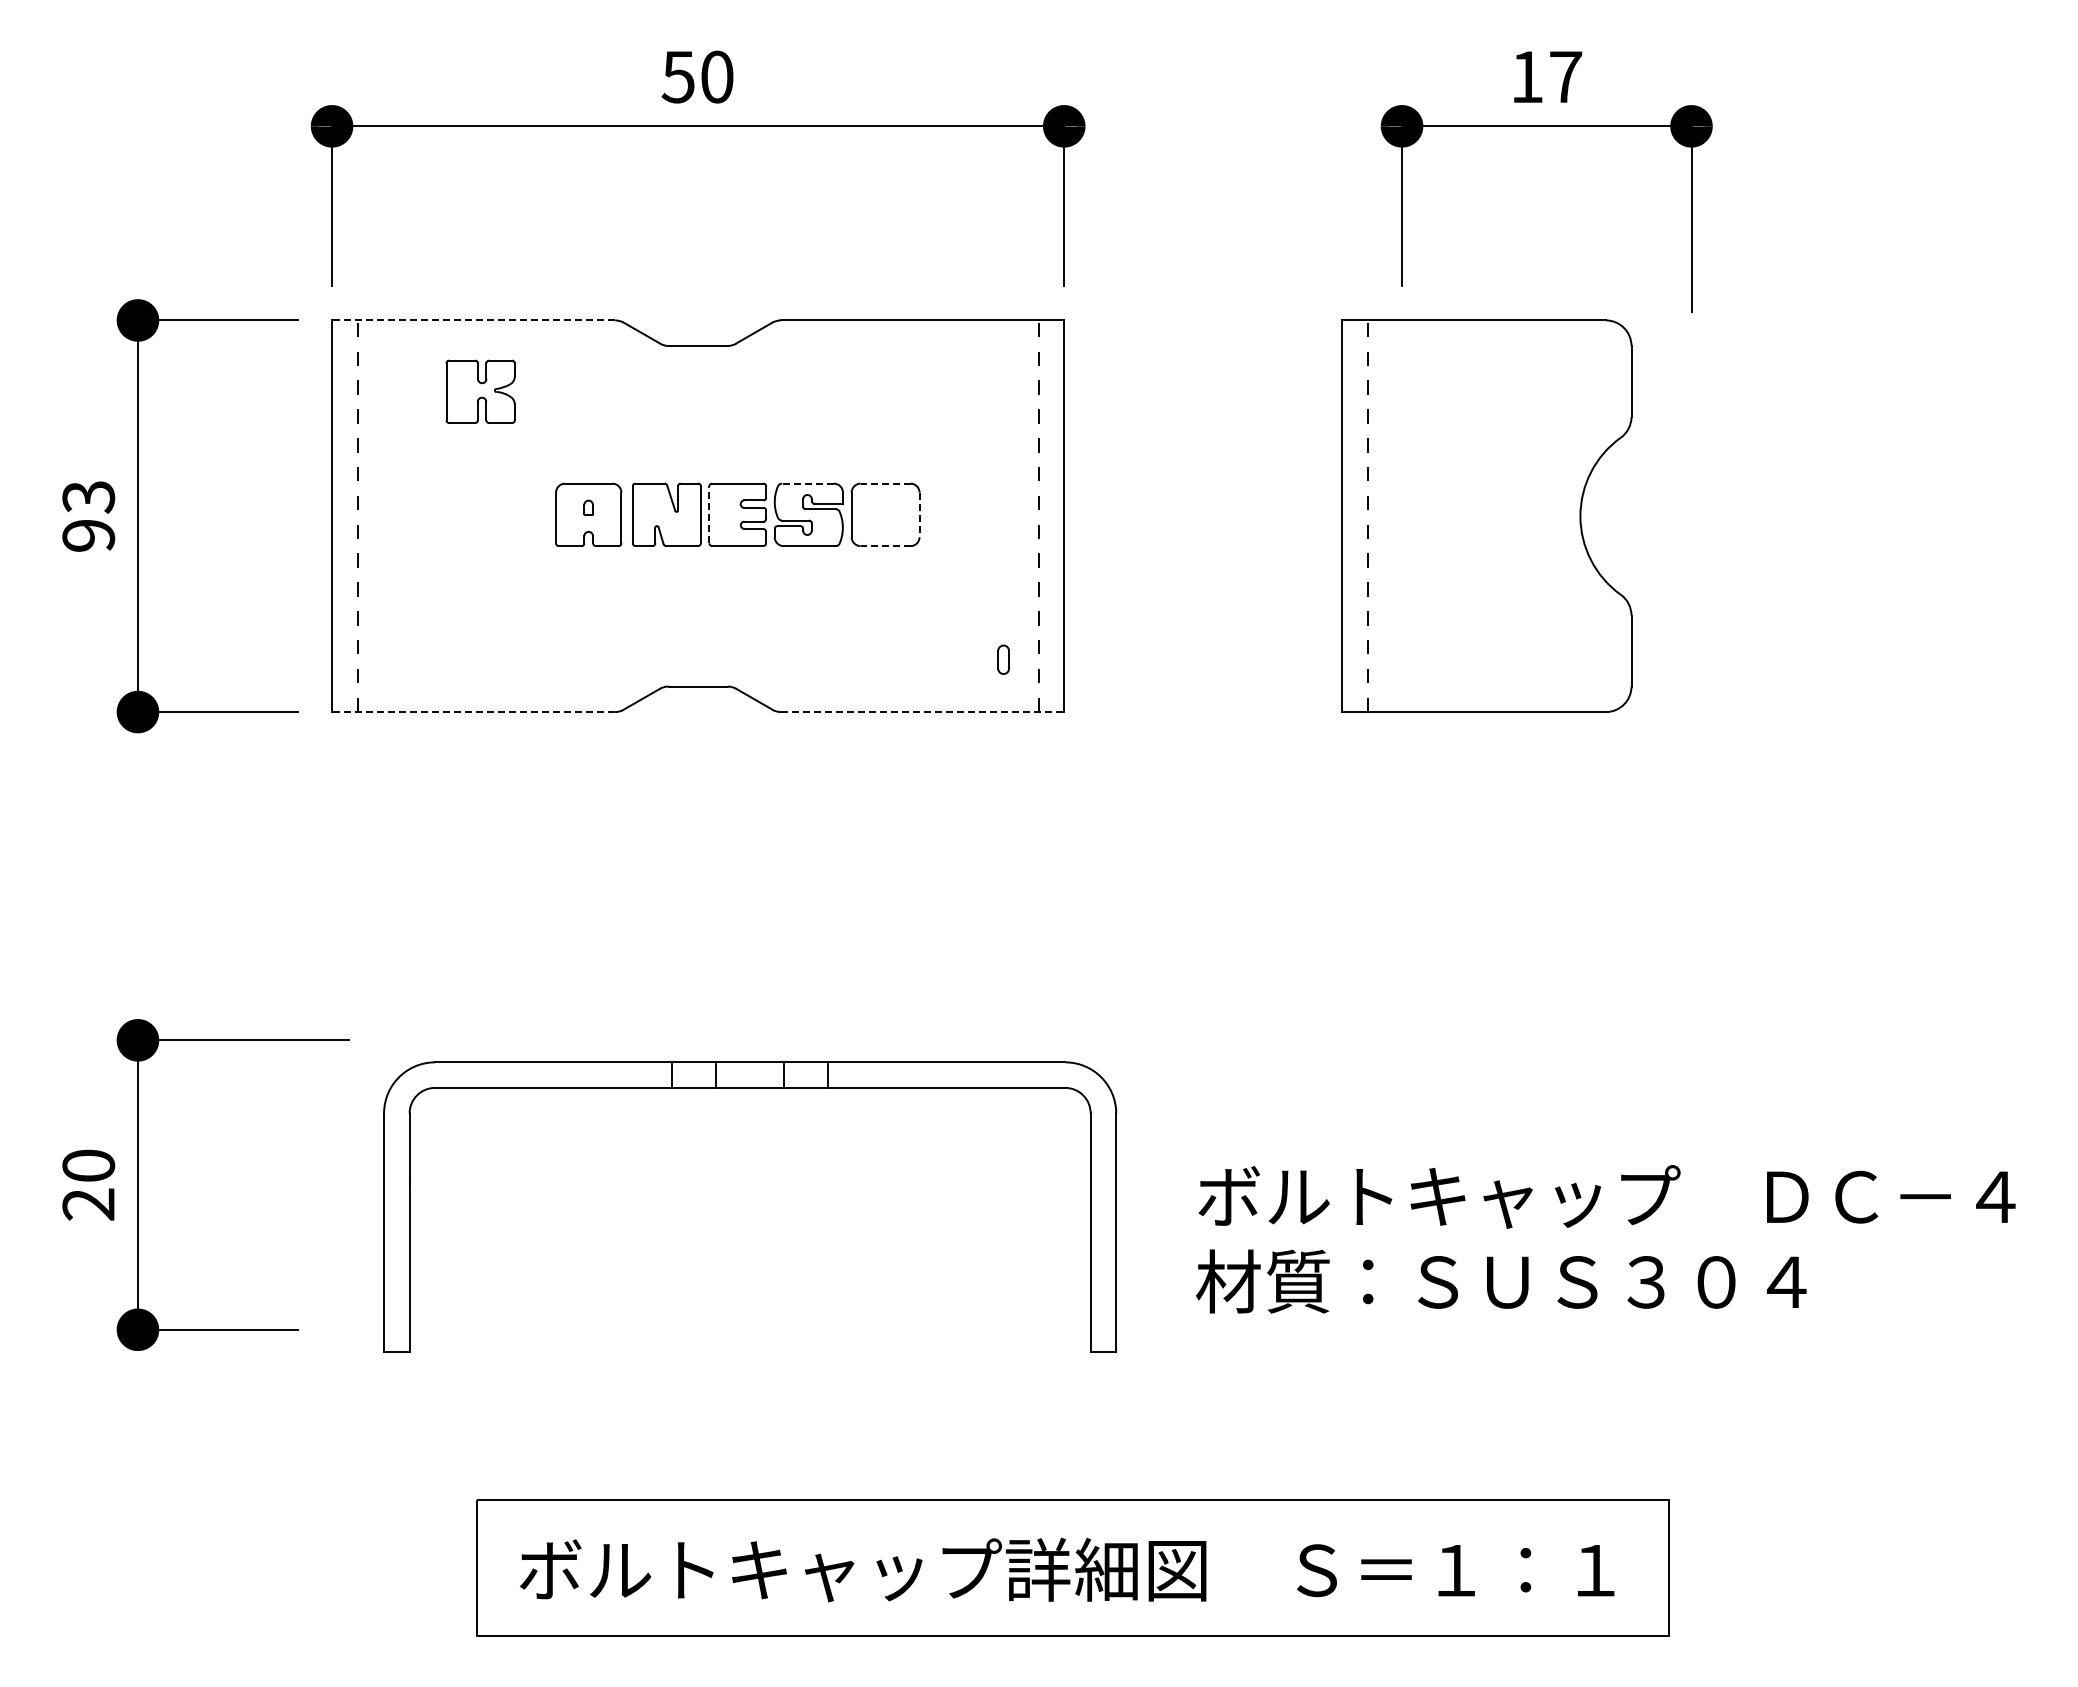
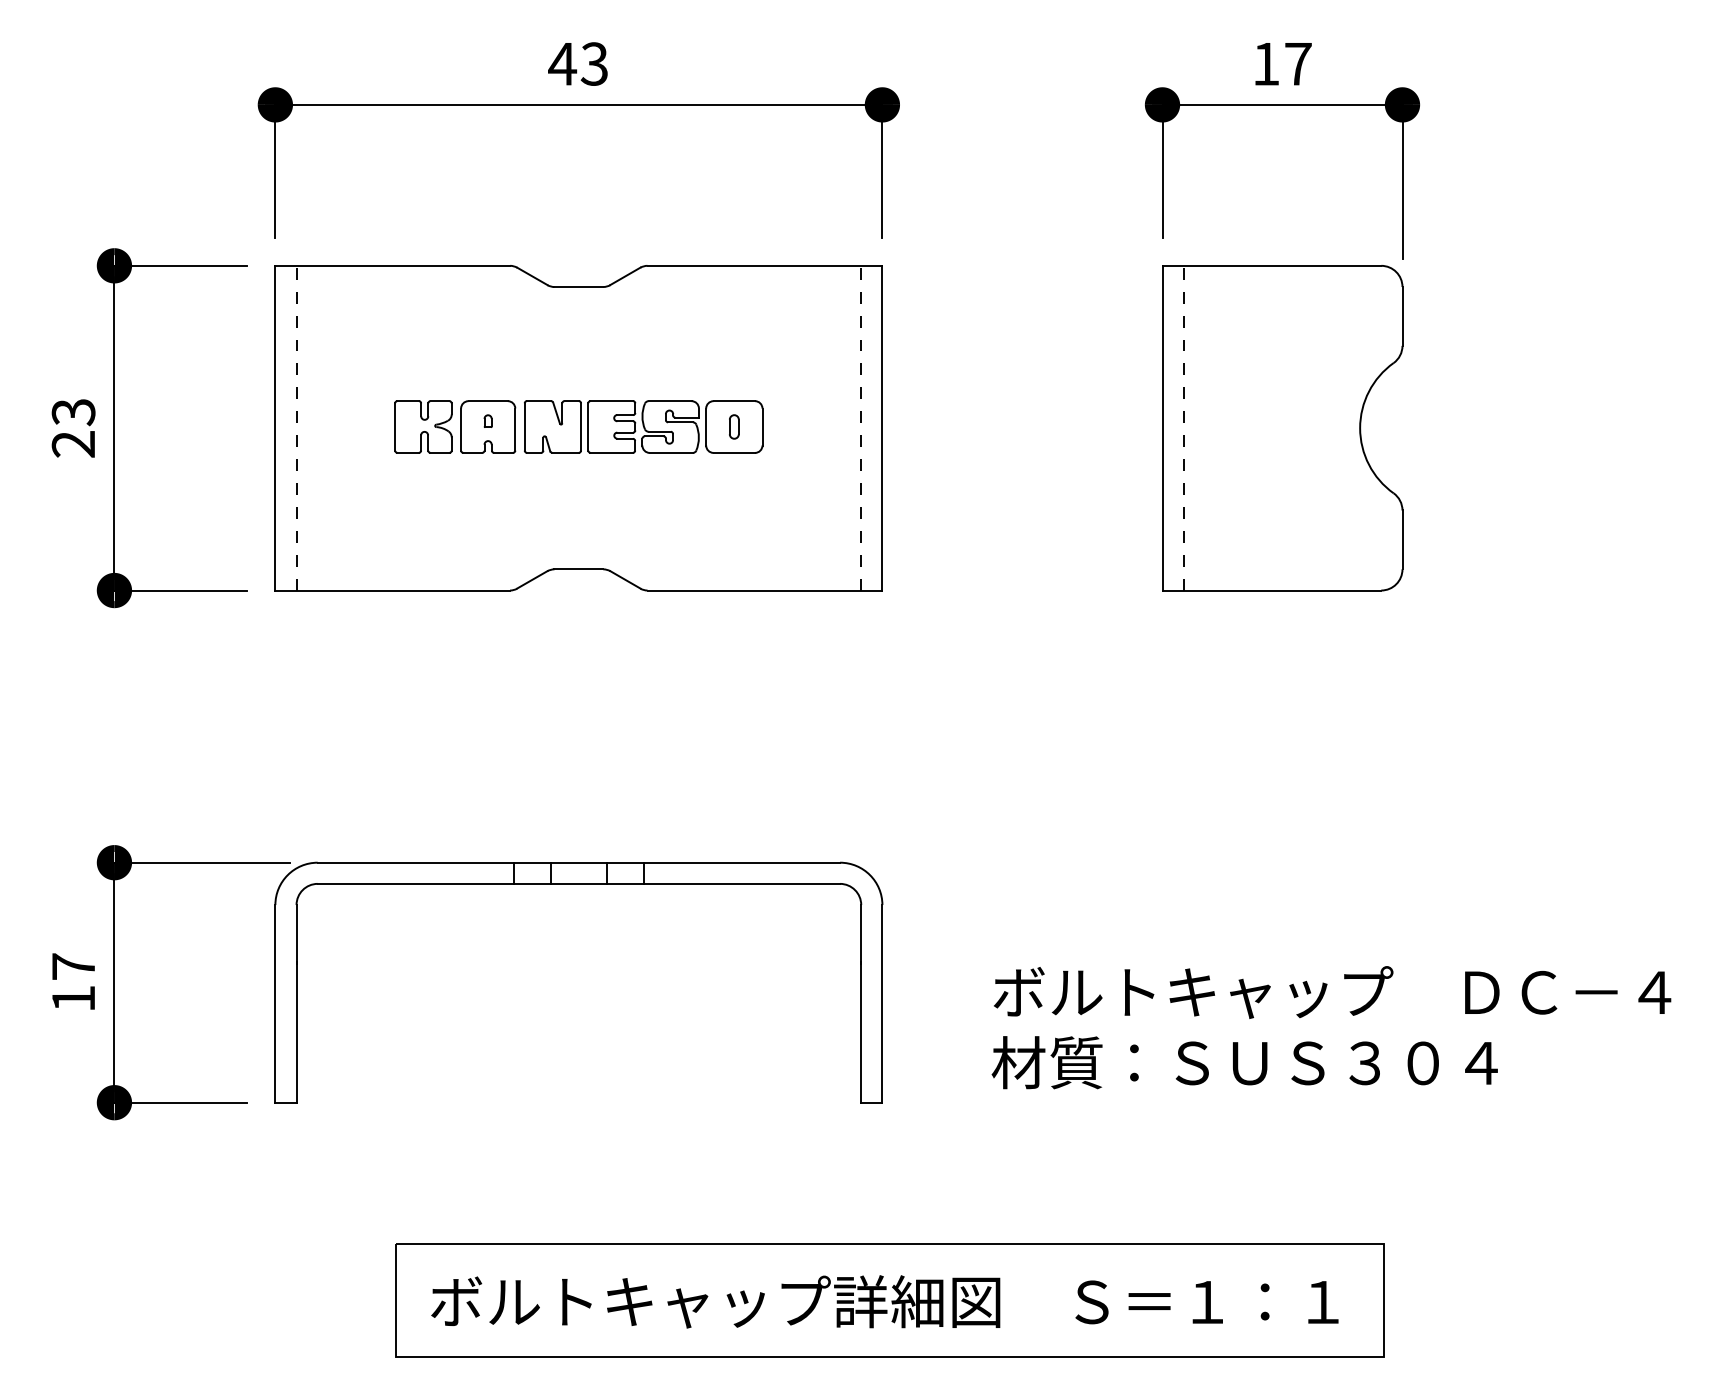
text: (696, 76) -> (577, 63), 50 -> 43
line: (473, 320) -> (392, 265), dashed -> solid
part: (480, 391) -> (423, 426), moved
line: (808, 483) -> (670, 401), dashed -> solid
line: (885, 483) -> (734, 401), dashed -> solid
line: (709, 514) -> (588, 426), dashed -> solid
line: (919, 515) -> (762, 427), dashed -> solid
part: (1486, 515) -> (1282, 427), moved
text: (88, 535) -> (73, 444), 93 -> 23
line: (885, 546) -> (734, 453), dashed -> solid
part: (1003, 659) -> (734, 426), moved
line: (473, 712) -> (392, 590), dashed -> solid
line: (922, 712) -> (764, 590), dashed -> solid
part: (750, 1088) -> (579, 884), moved
text: (88, 1184) -> (73, 982), 20 -> 17

